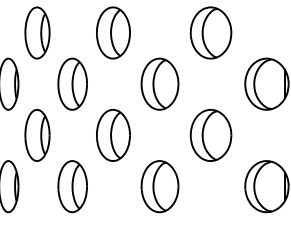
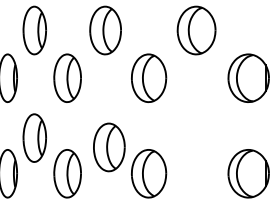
part: (37, 135) -> (34, 138), moved
part: (113, 135) -> (109, 147), moved
part: (210, 135) -> (196, 126), removed

